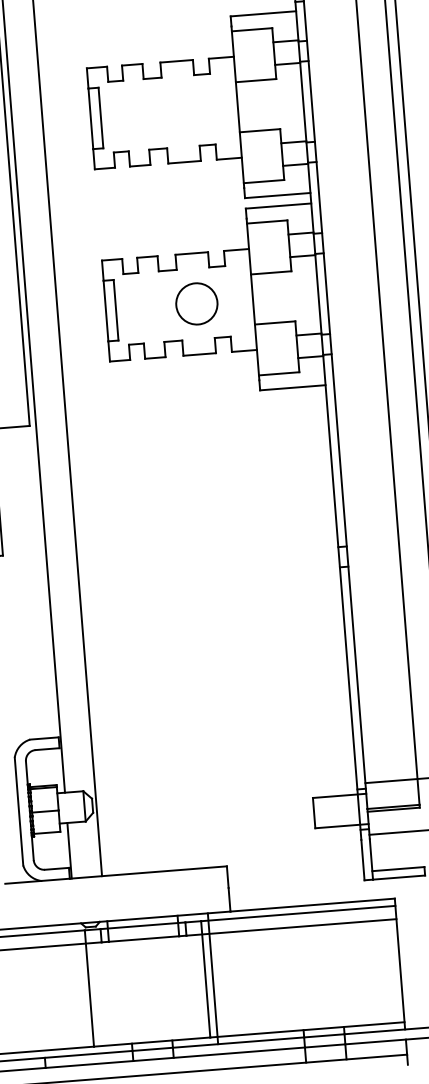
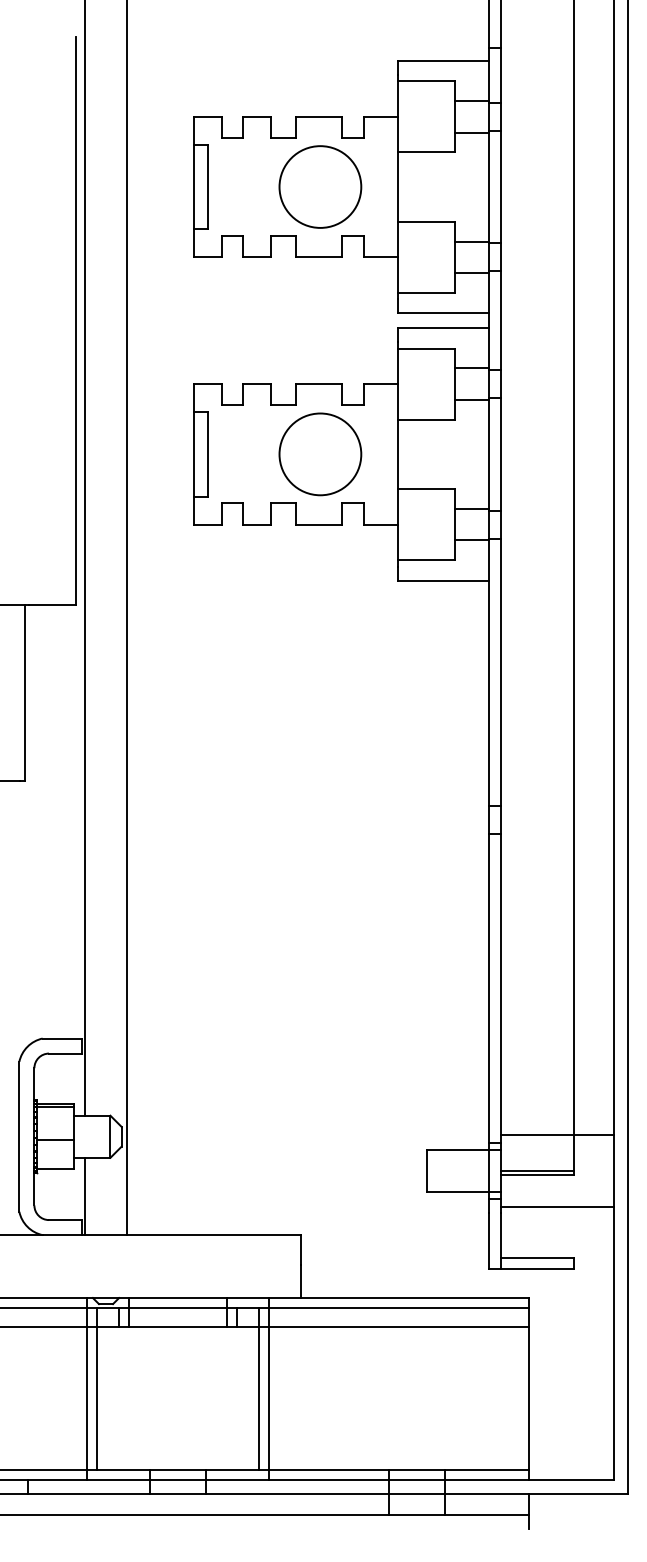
circle: (181, 111) -> (320, 186), added
circle: (196, 303) -> (320, 454), size x1.43
line: (82, 989) -> (87, 1389), added

